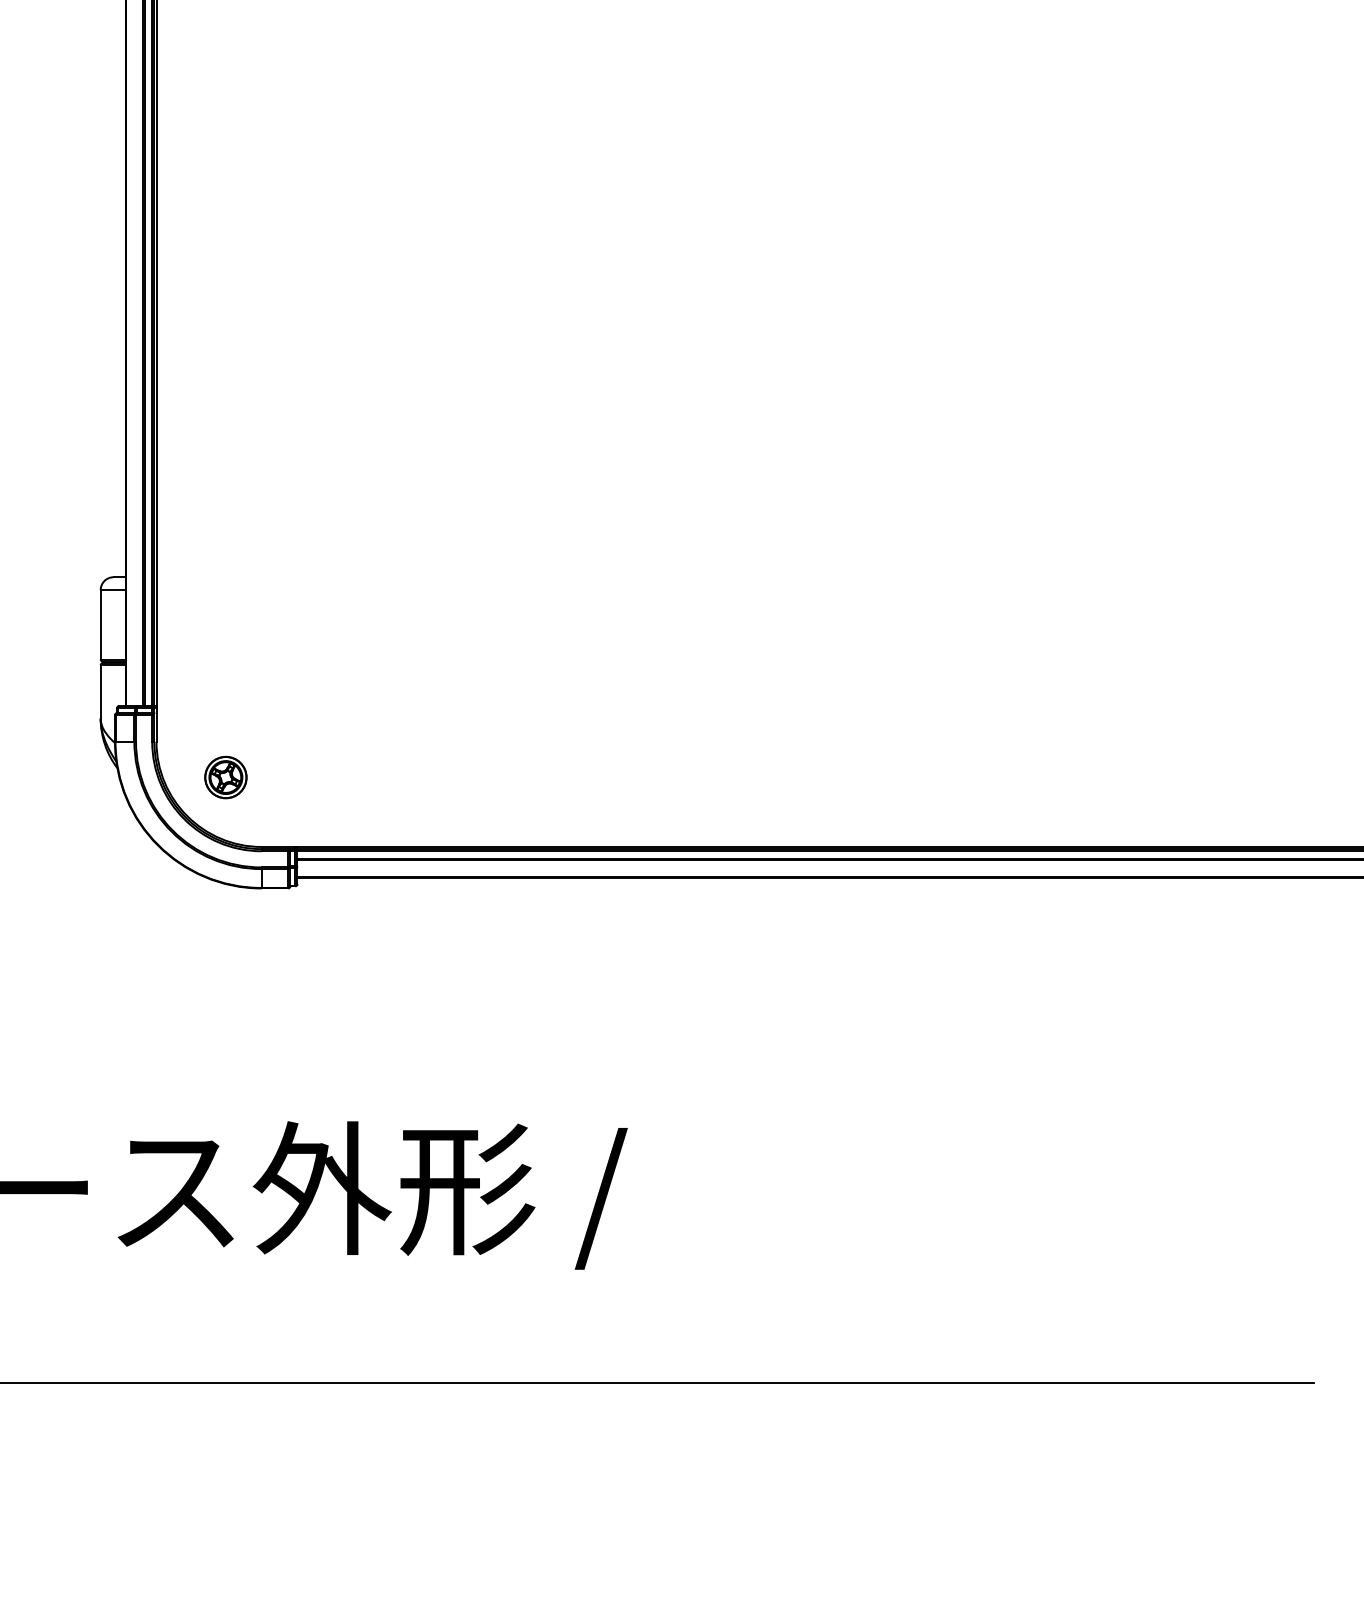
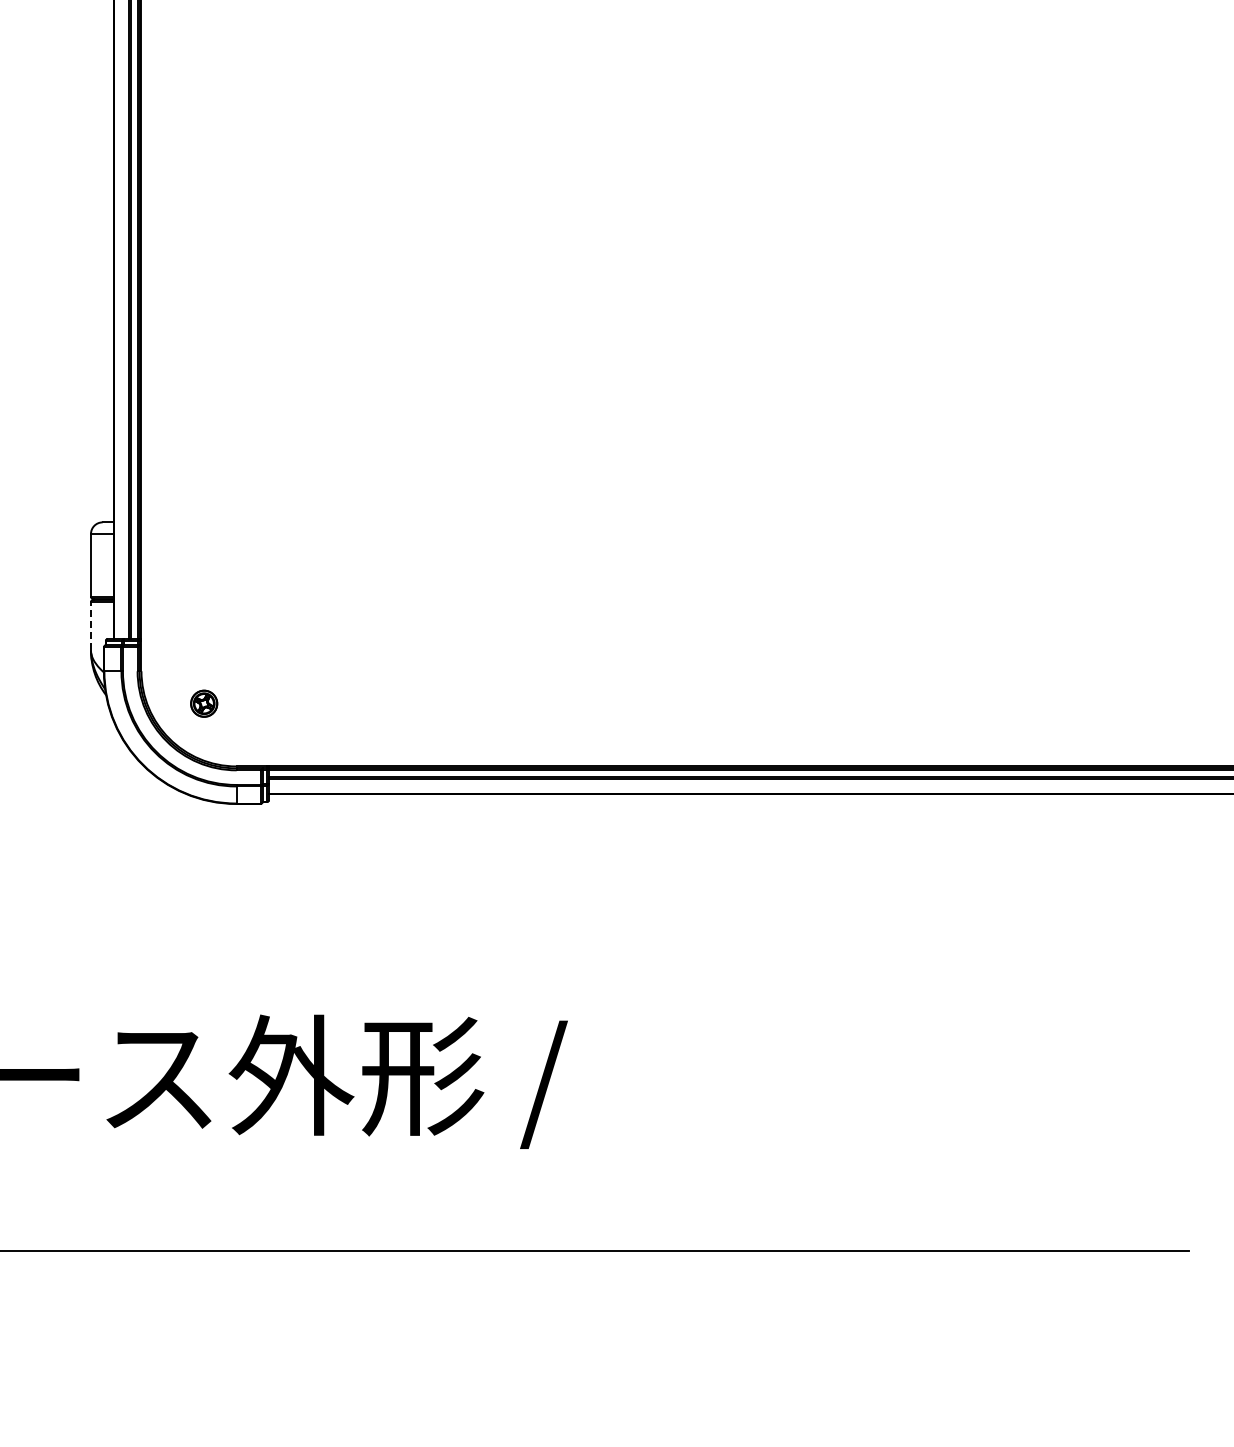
line: (100, 691) -> (90, 625), solid -> dashed
part: (225, 777) -> (203, 703), size x0.7

